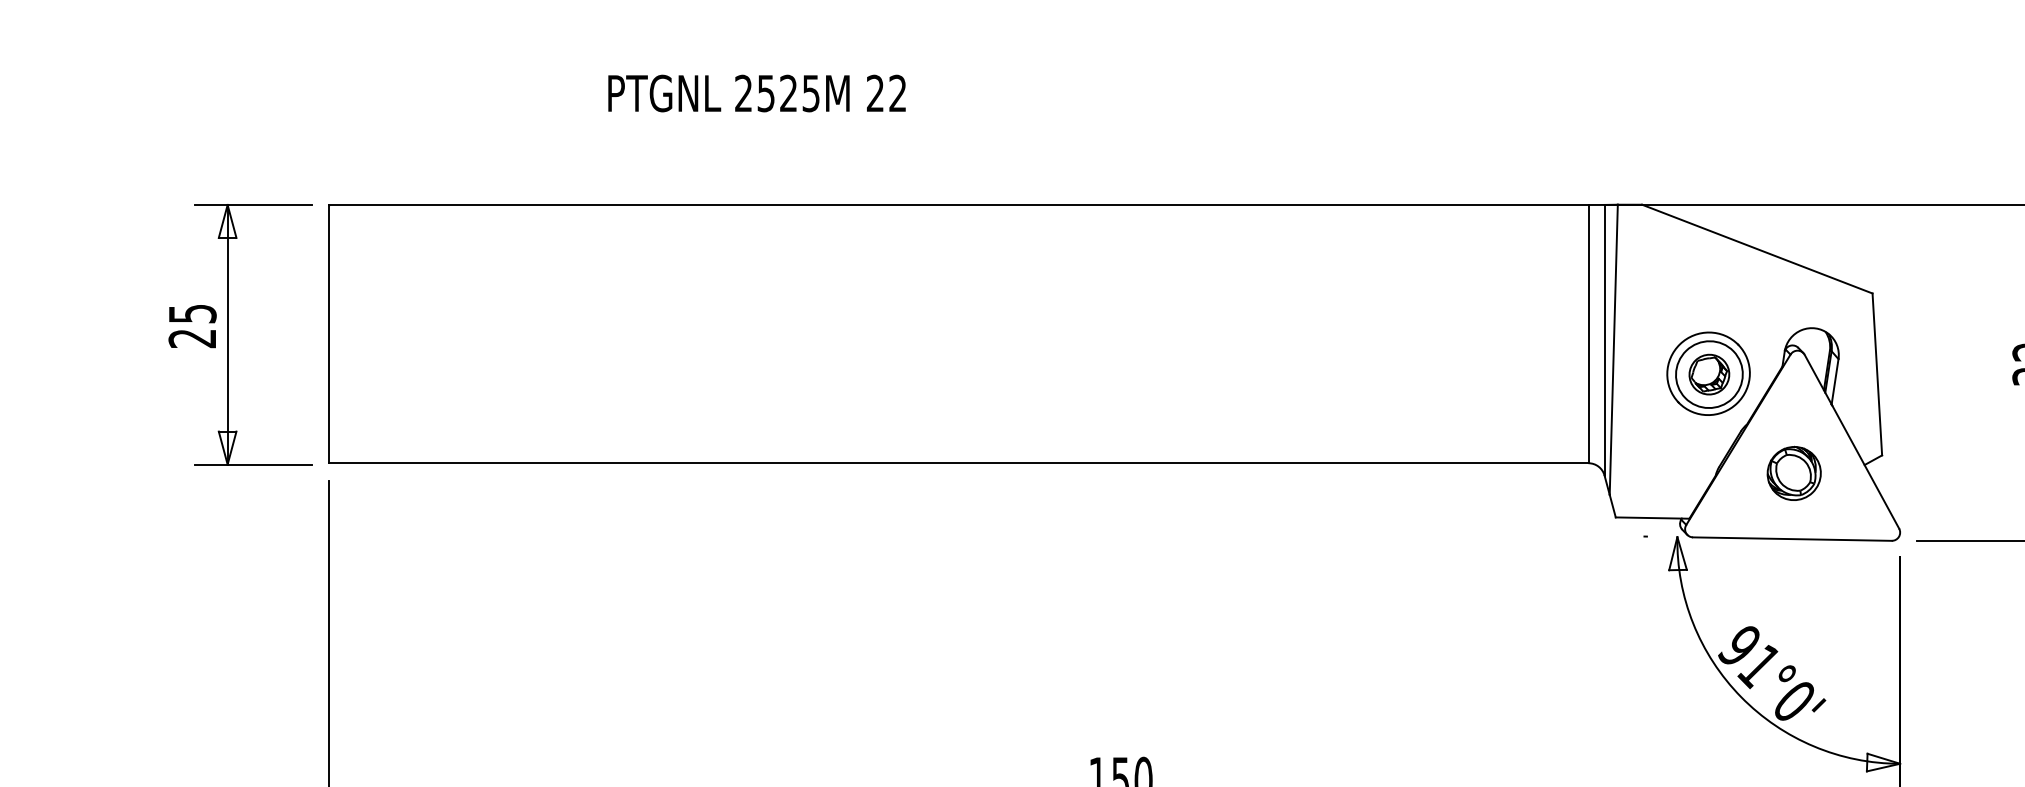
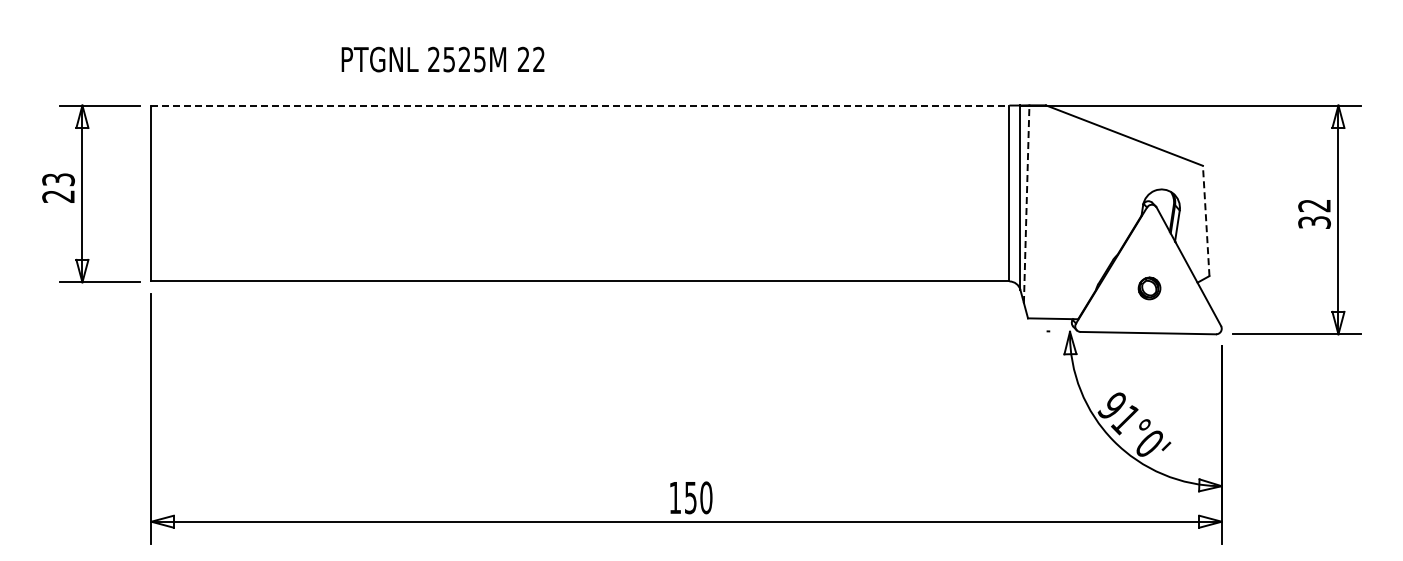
text: (756, 93) -> (442, 59), moved
line: (958, 204) -> (580, 105), solid -> dashed
text: (192, 313) -> (58, 179), 25 -> 23
line: (1613, 350) -> (1026, 204), solid -> dashed
part: (1708, 373) -> (1091, 220), removed
line: (1877, 373) -> (1206, 220), solid -> dashed
part: (1794, 473) -> (1149, 288), size x0.6

